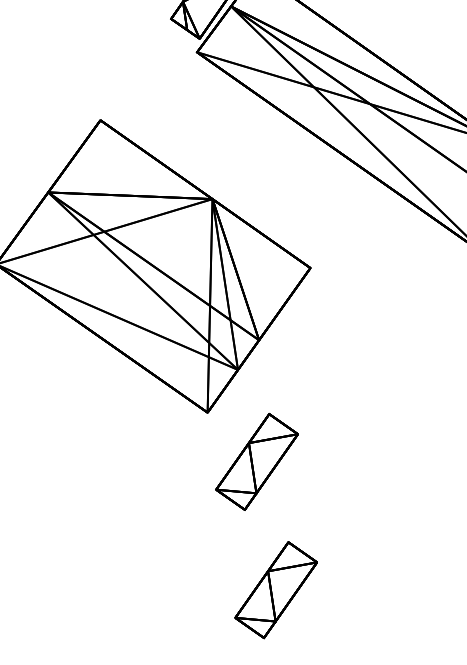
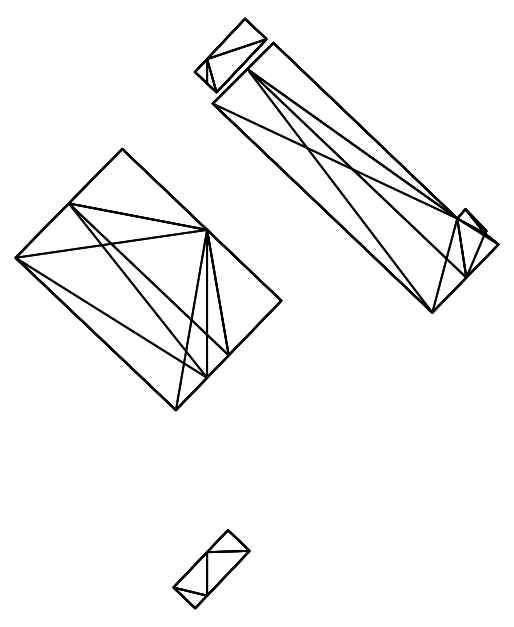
part: (257, 462) -> (211, 458), removed

